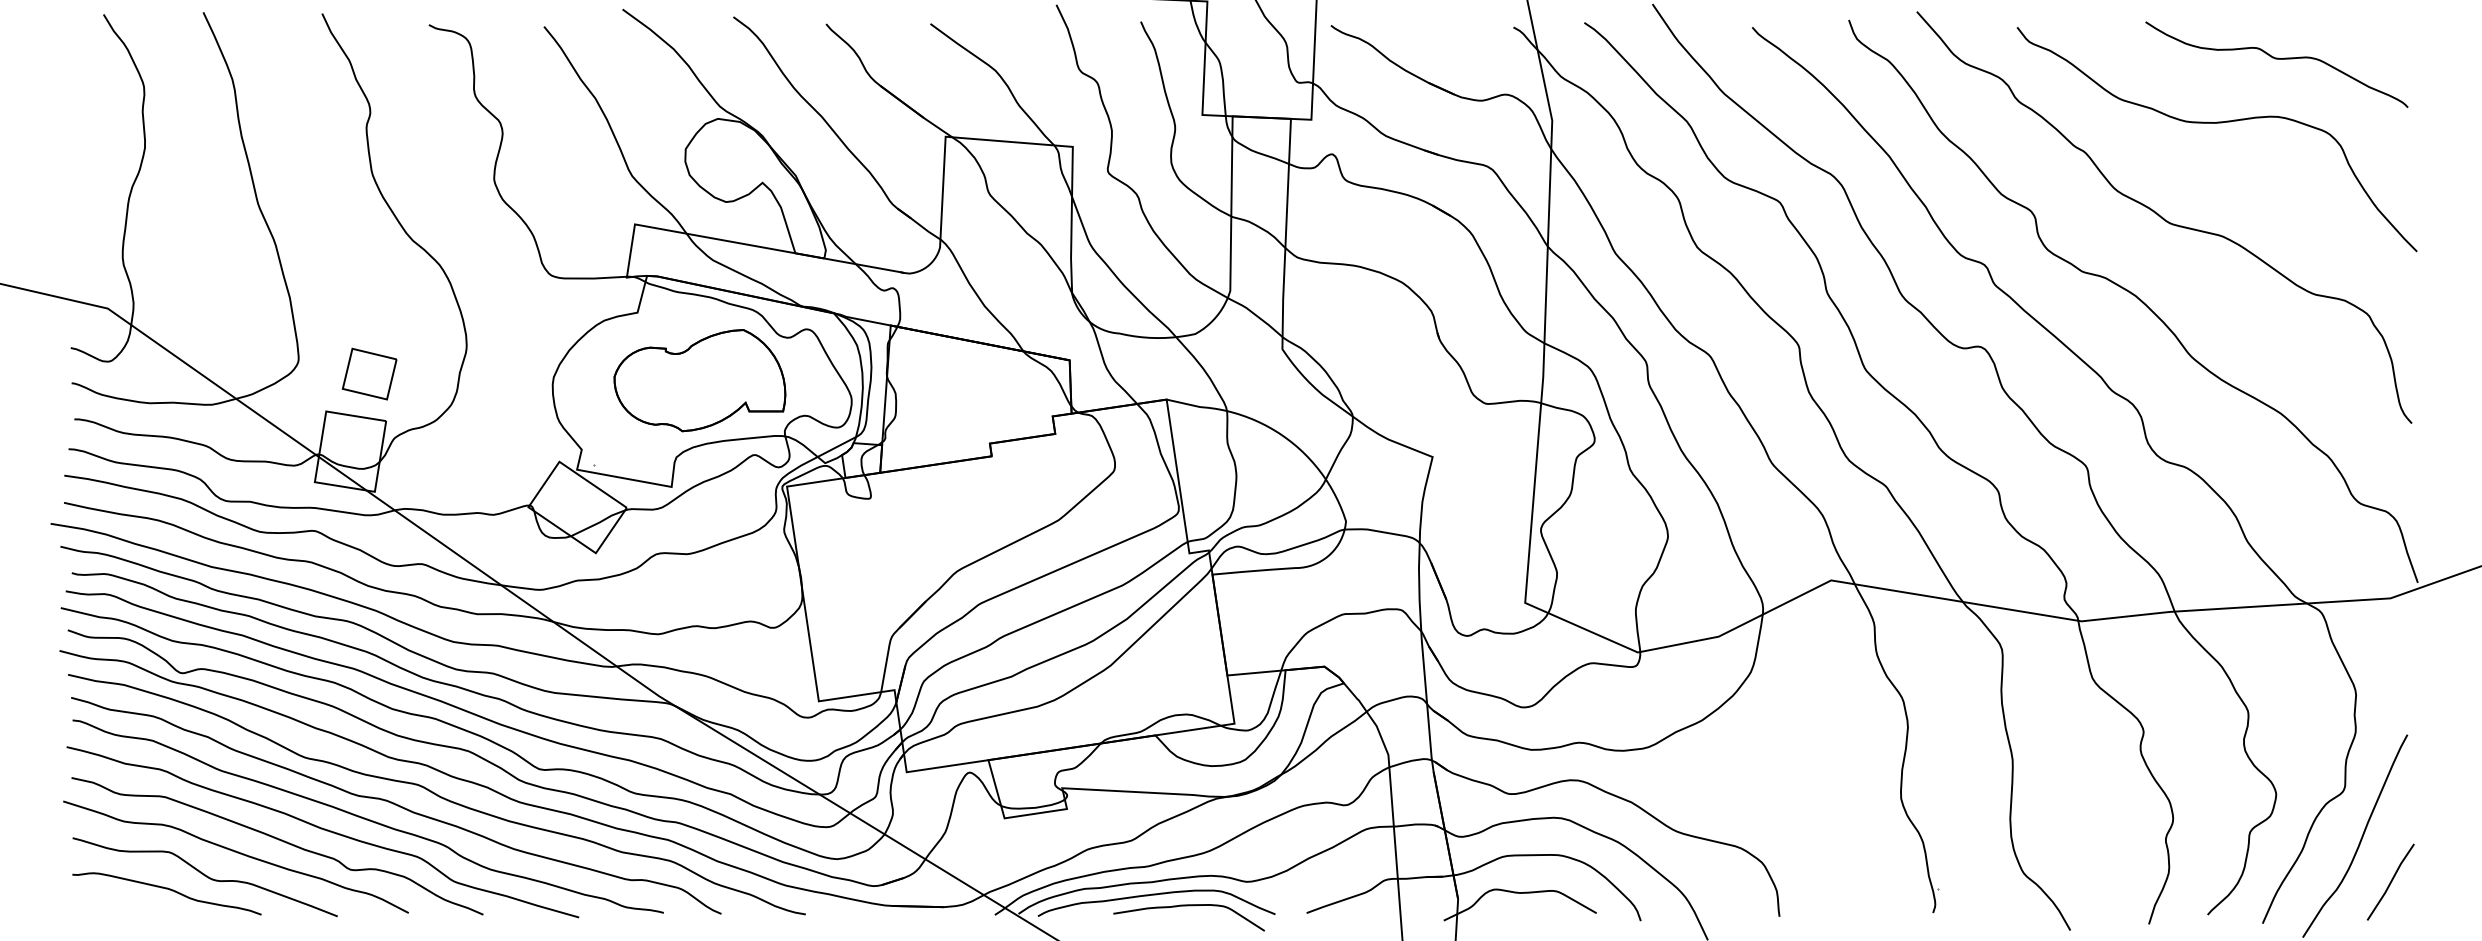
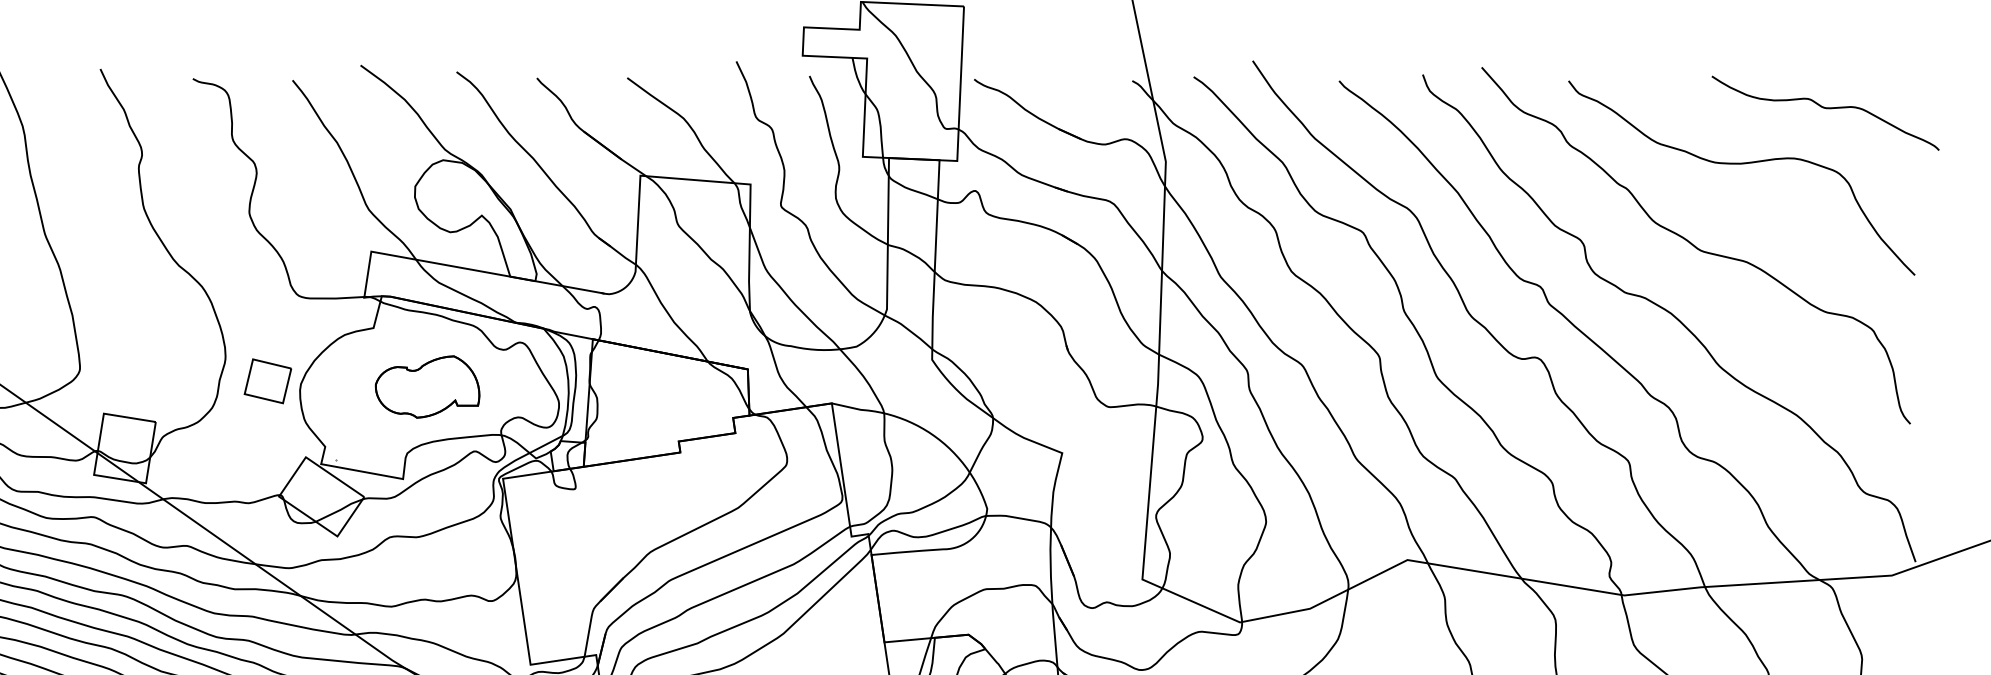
curve: (2276, 59) -> (1825, 108), moved
part: (369, 373) -> (267, 380), moved
part: (699, 380) -> (427, 386), size x0.7

